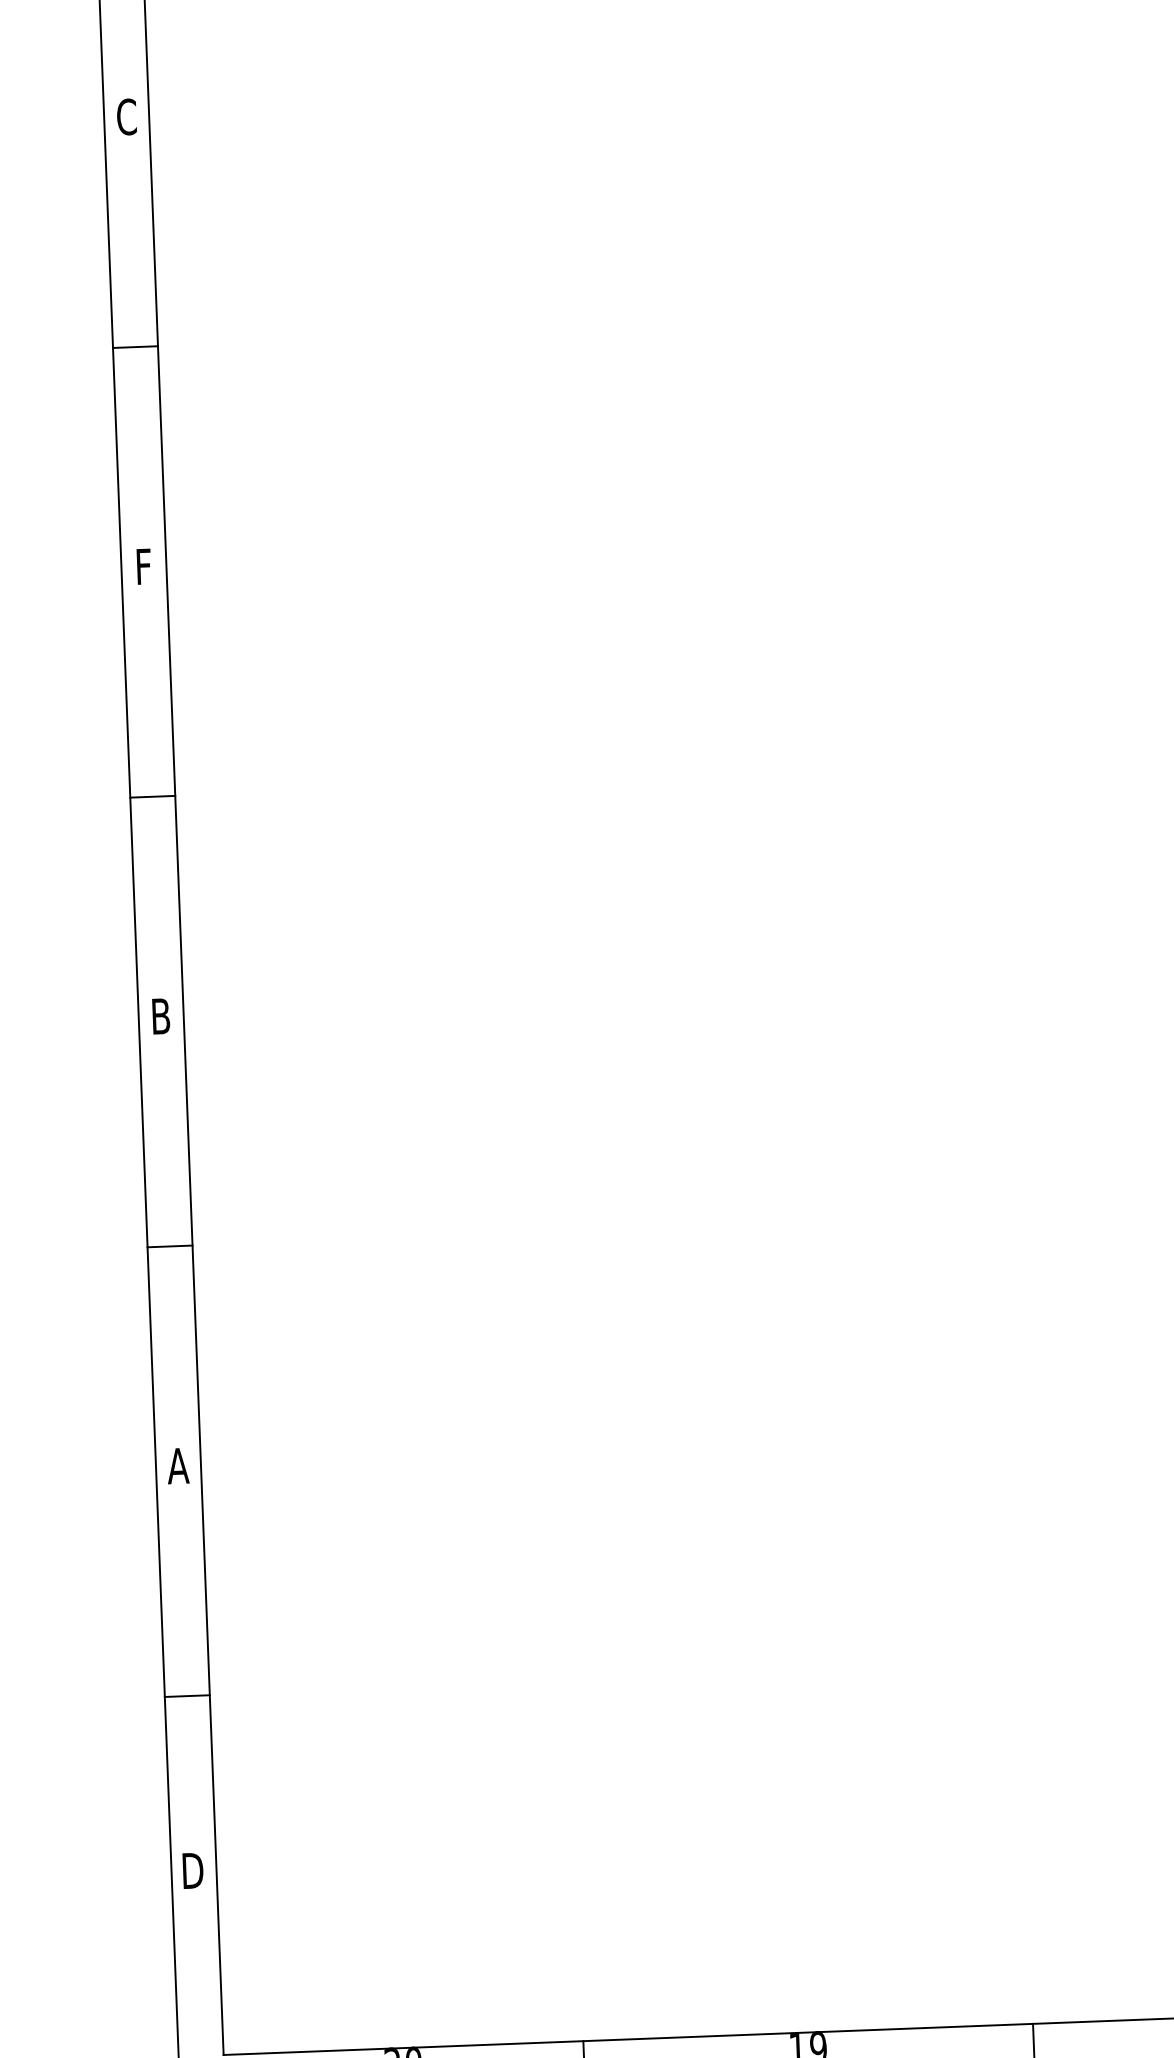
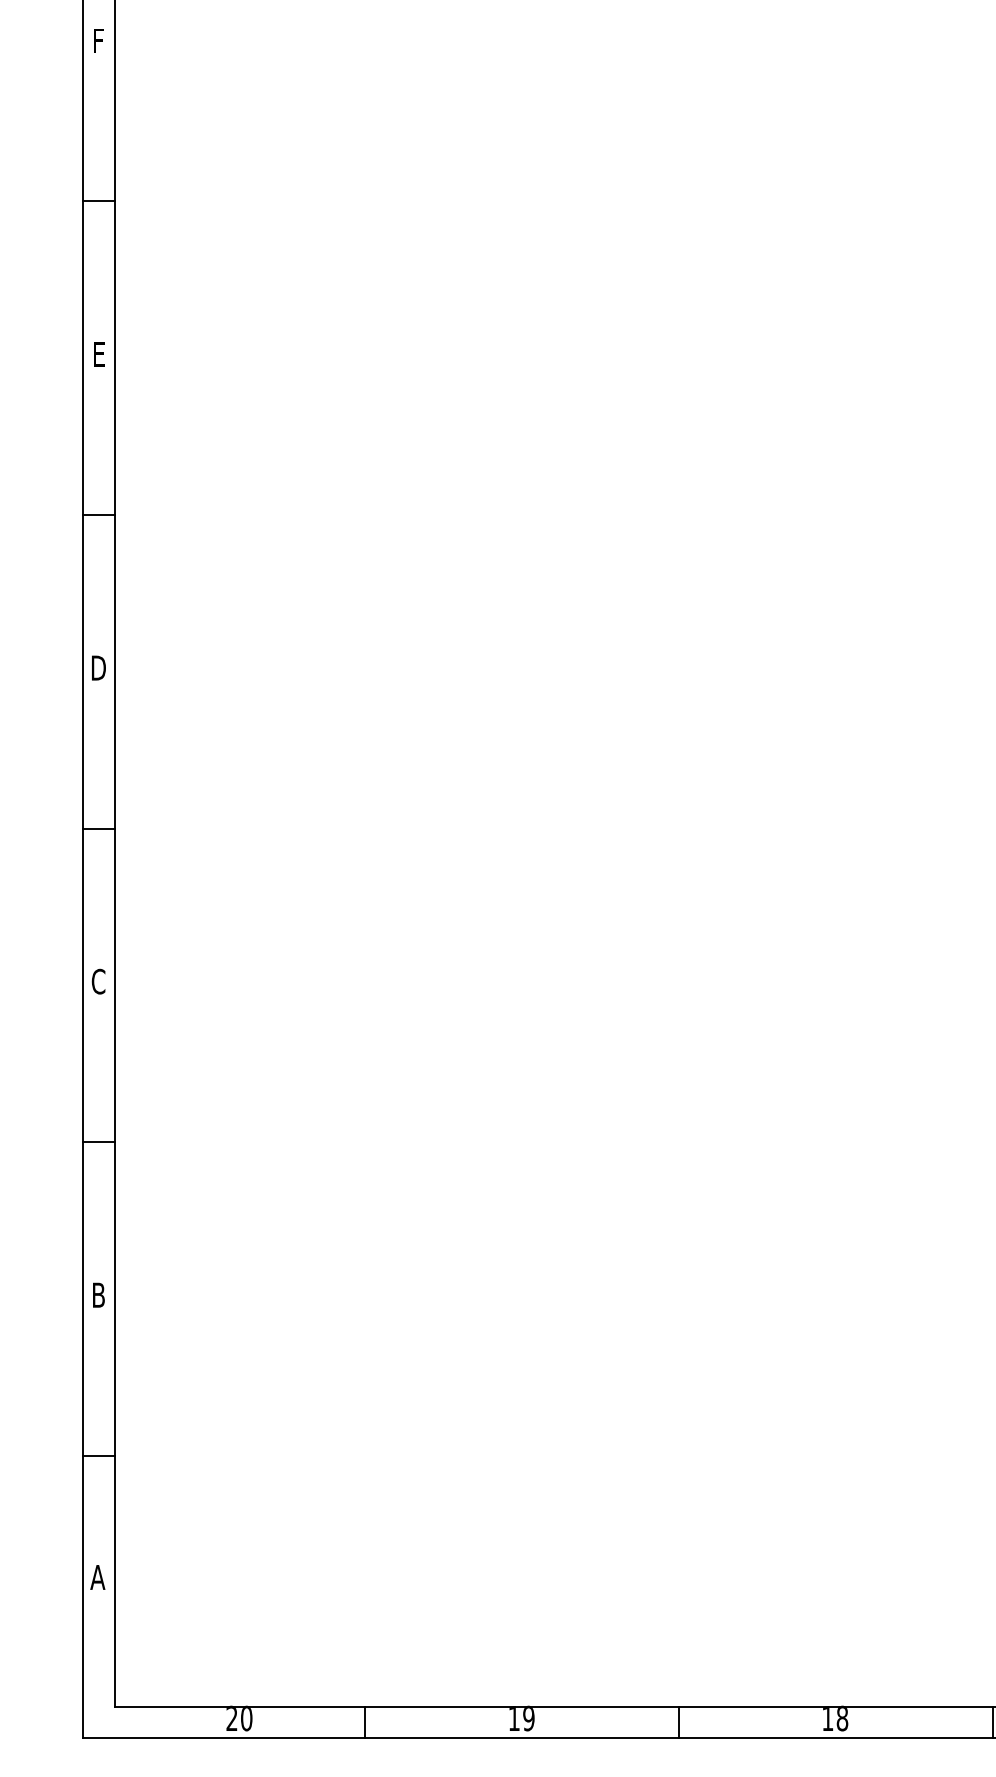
text: (126, 117) -> (98, 354), C -> E
text: (143, 565) -> (98, 667), F -> D
text: (160, 1016) -> (98, 981), B -> C
text: (177, 1465) -> (98, 1294), A -> B
text: (192, 1870) -> (97, 1577), D -> A

